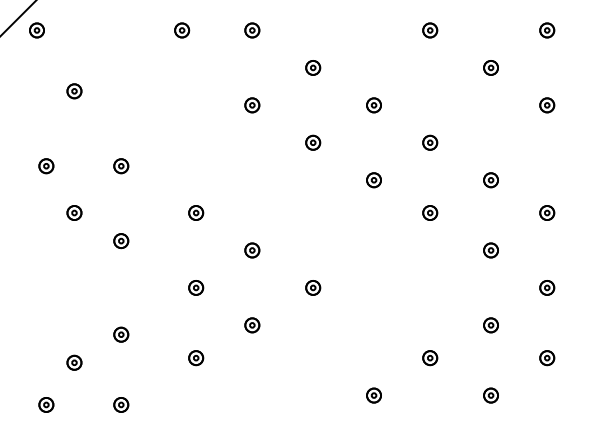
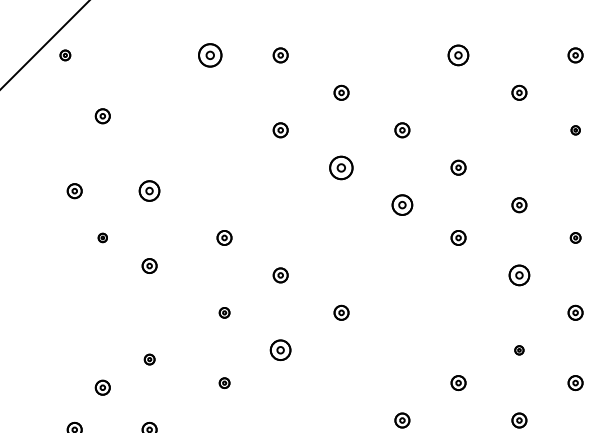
part: (36, 30) -> (64, 55), size x0.7
part: (182, 30) -> (210, 55), size x1.6
part: (430, 30) -> (458, 55), size x1.4
part: (547, 105) -> (575, 130), size x0.6
part: (313, 142) -> (341, 167), size x1.6
part: (121, 166) -> (149, 191), size x1.4
part: (373, 180) -> (401, 205), size x1.4
part: (74, 212) -> (102, 237), size x0.6
part: (547, 212) -> (575, 237), size x0.7
part: (490, 250) -> (518, 275), size x1.4
part: (196, 287) -> (224, 312), size x0.7
part: (252, 325) -> (280, 350), size x1.4
part: (490, 325) -> (518, 350), size x0.6
part: (121, 334) -> (149, 359), size x0.7
part: (196, 358) -> (224, 383), size x0.7

